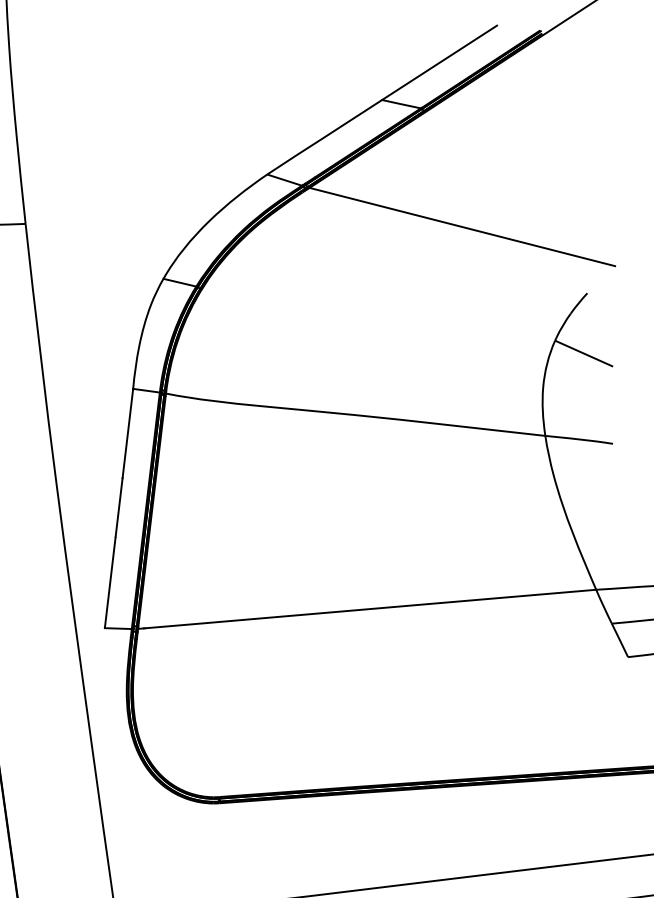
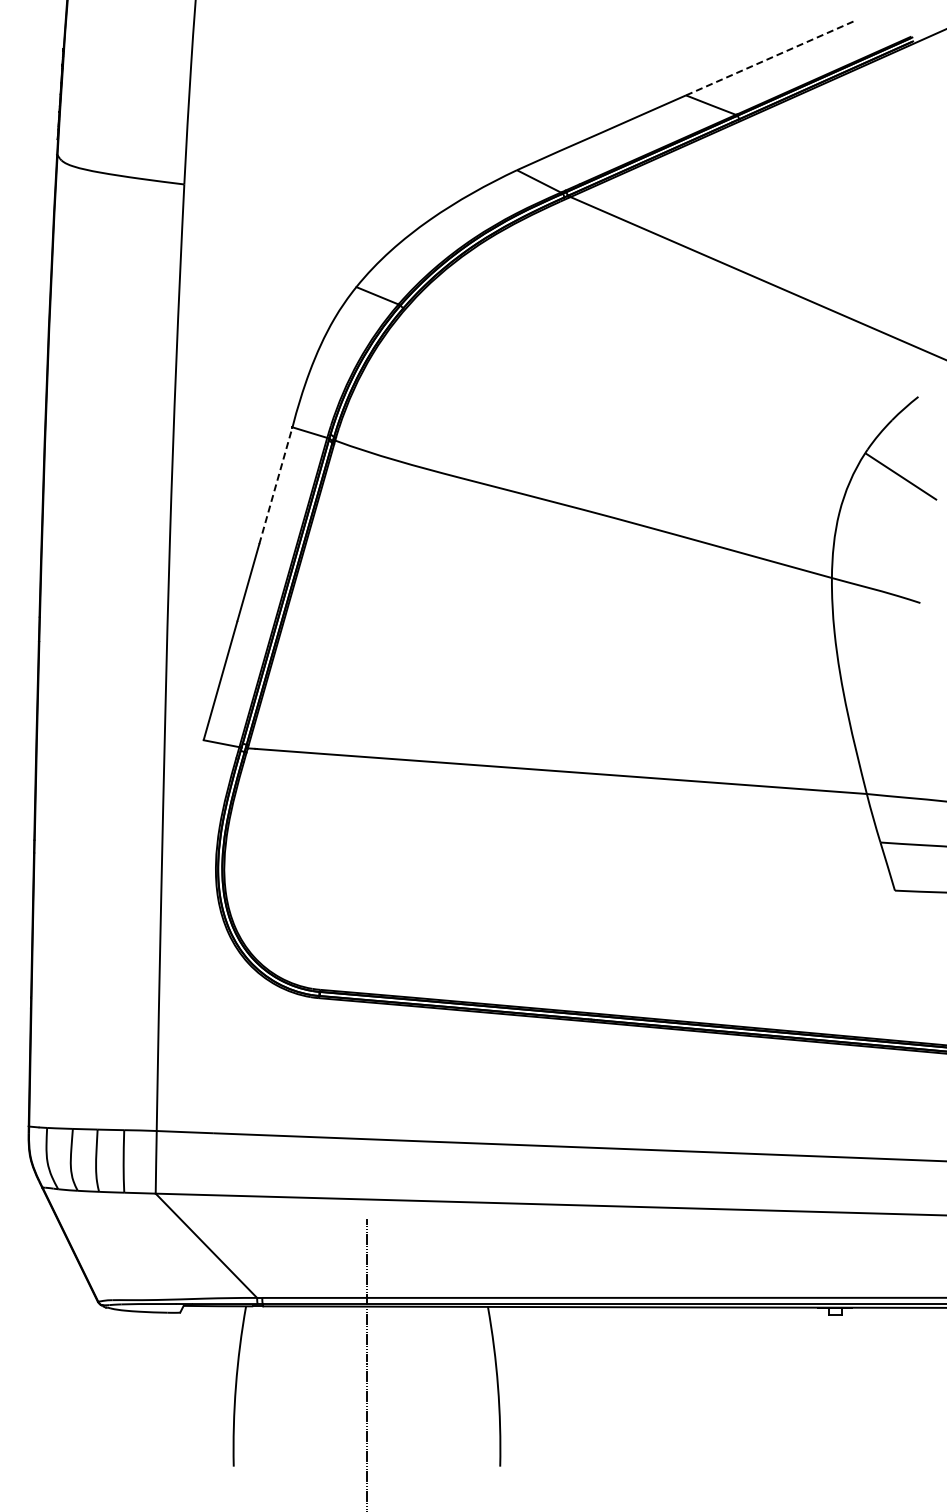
line: (440, 62) -> (771, 57), solid -> dashed
line: (127, 433) -> (275, 485), solid -> dashed

